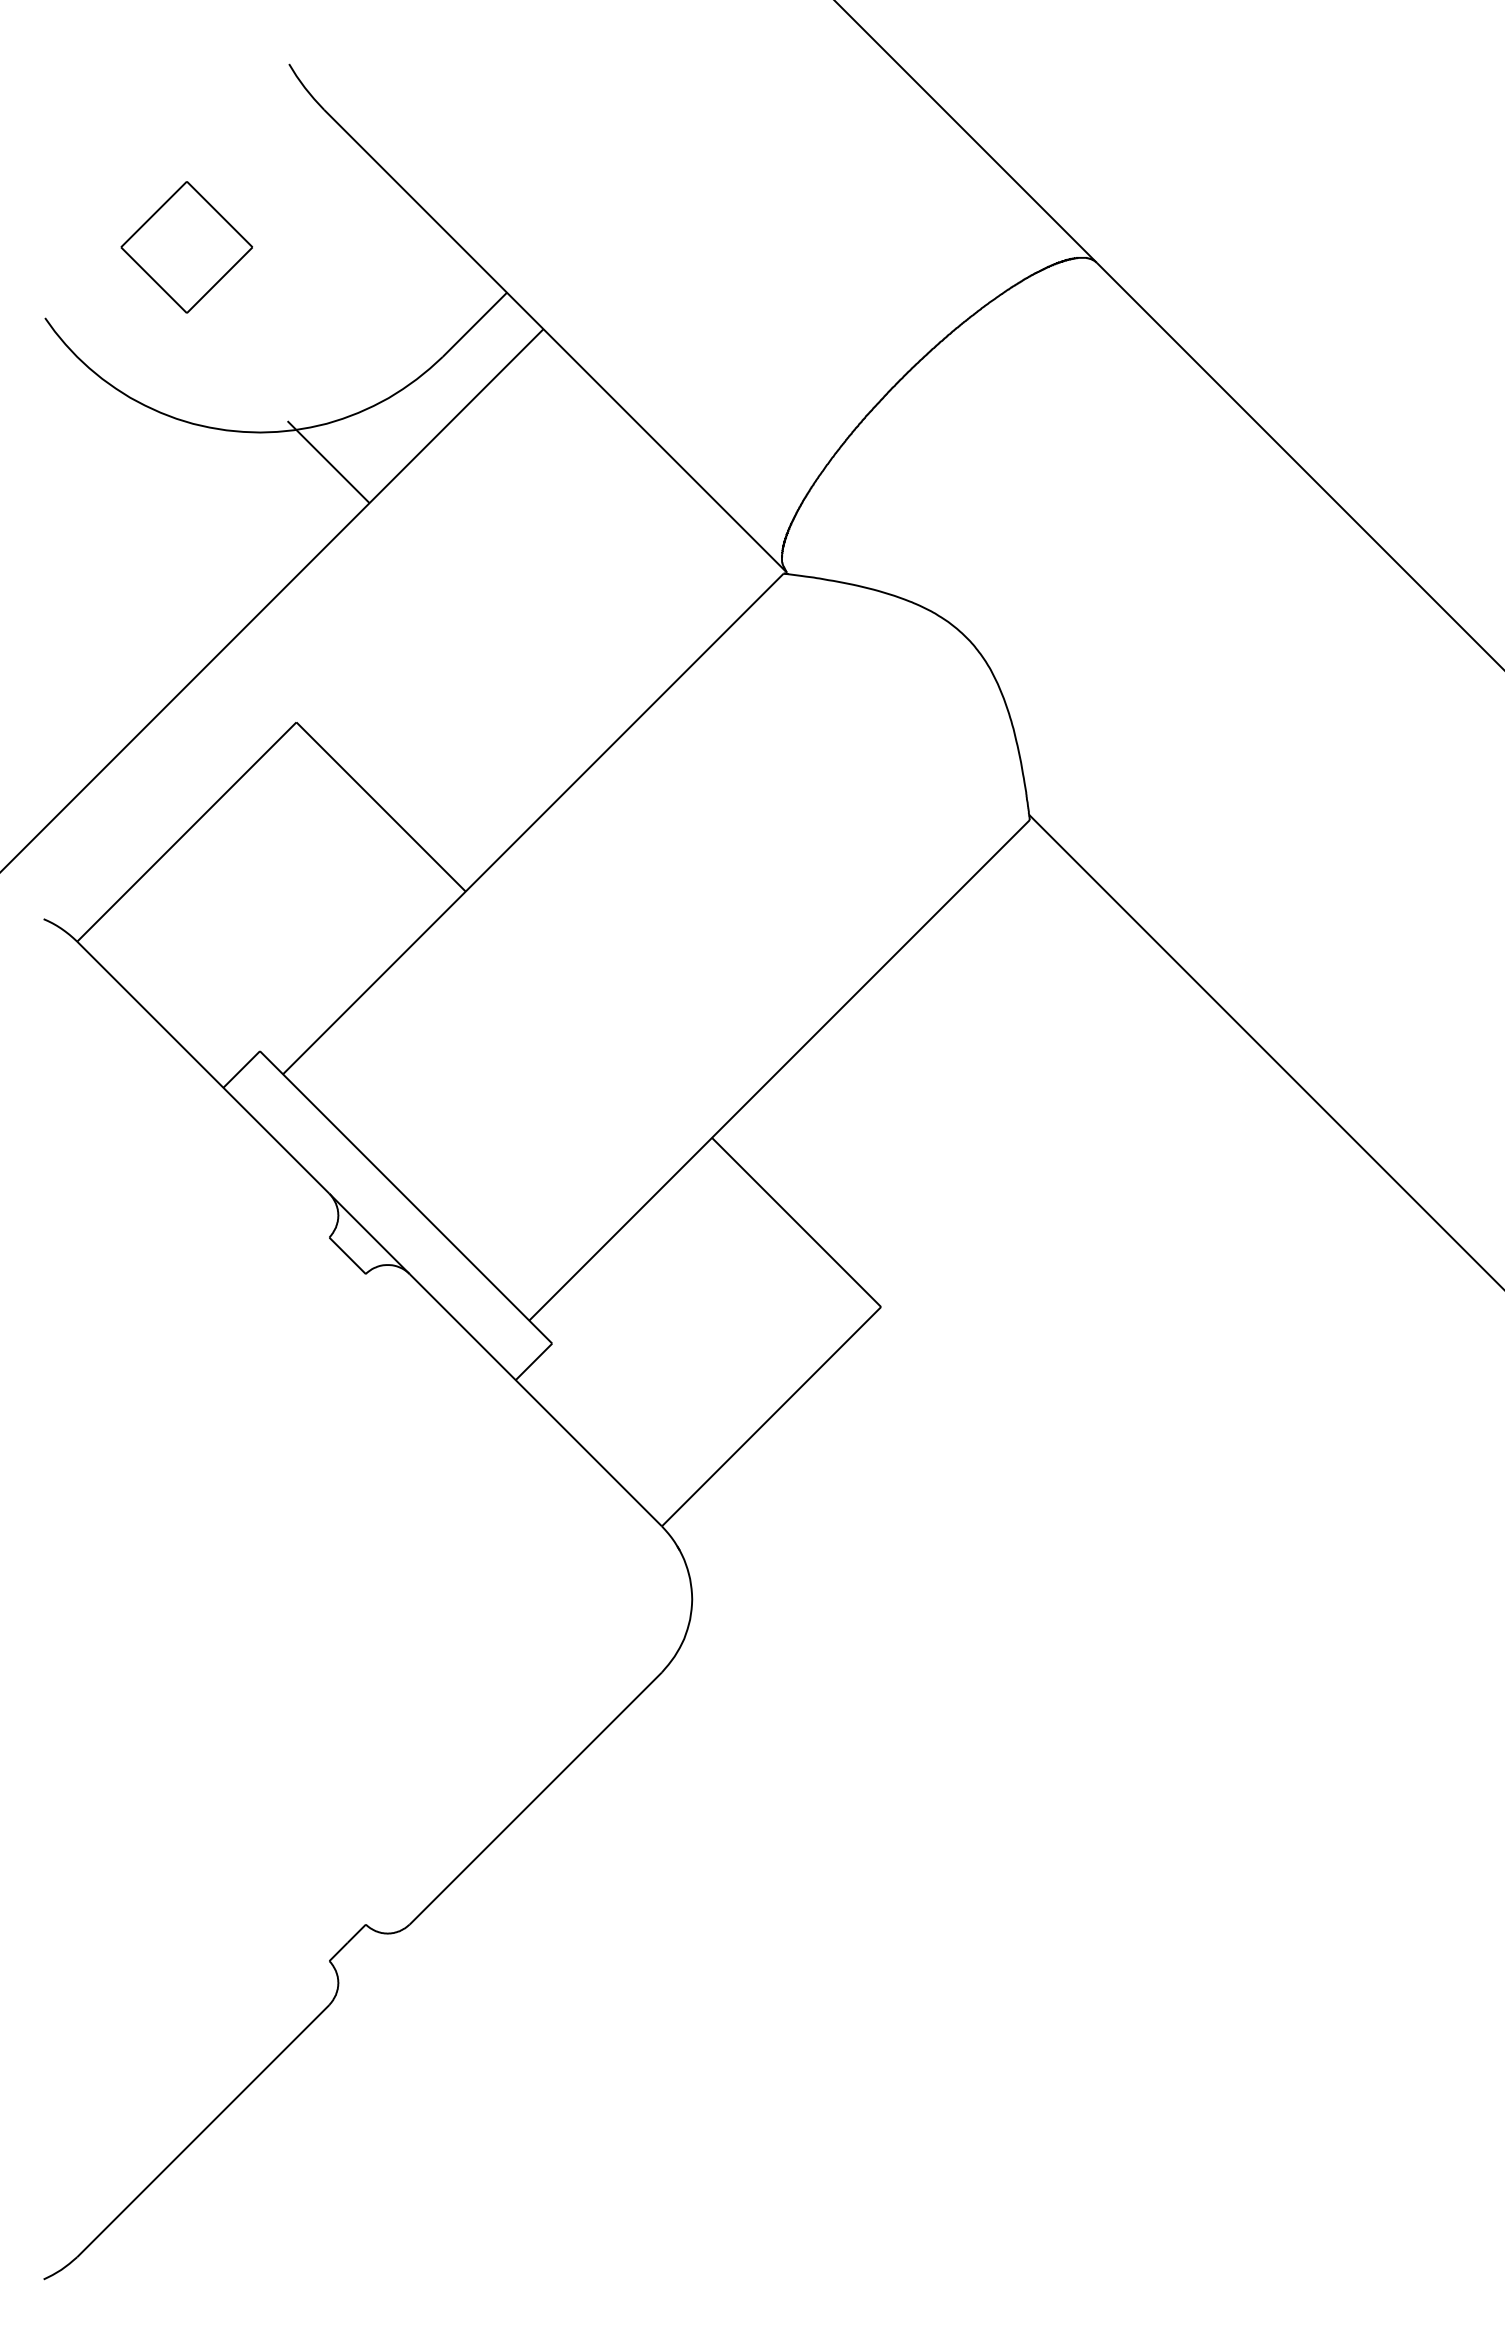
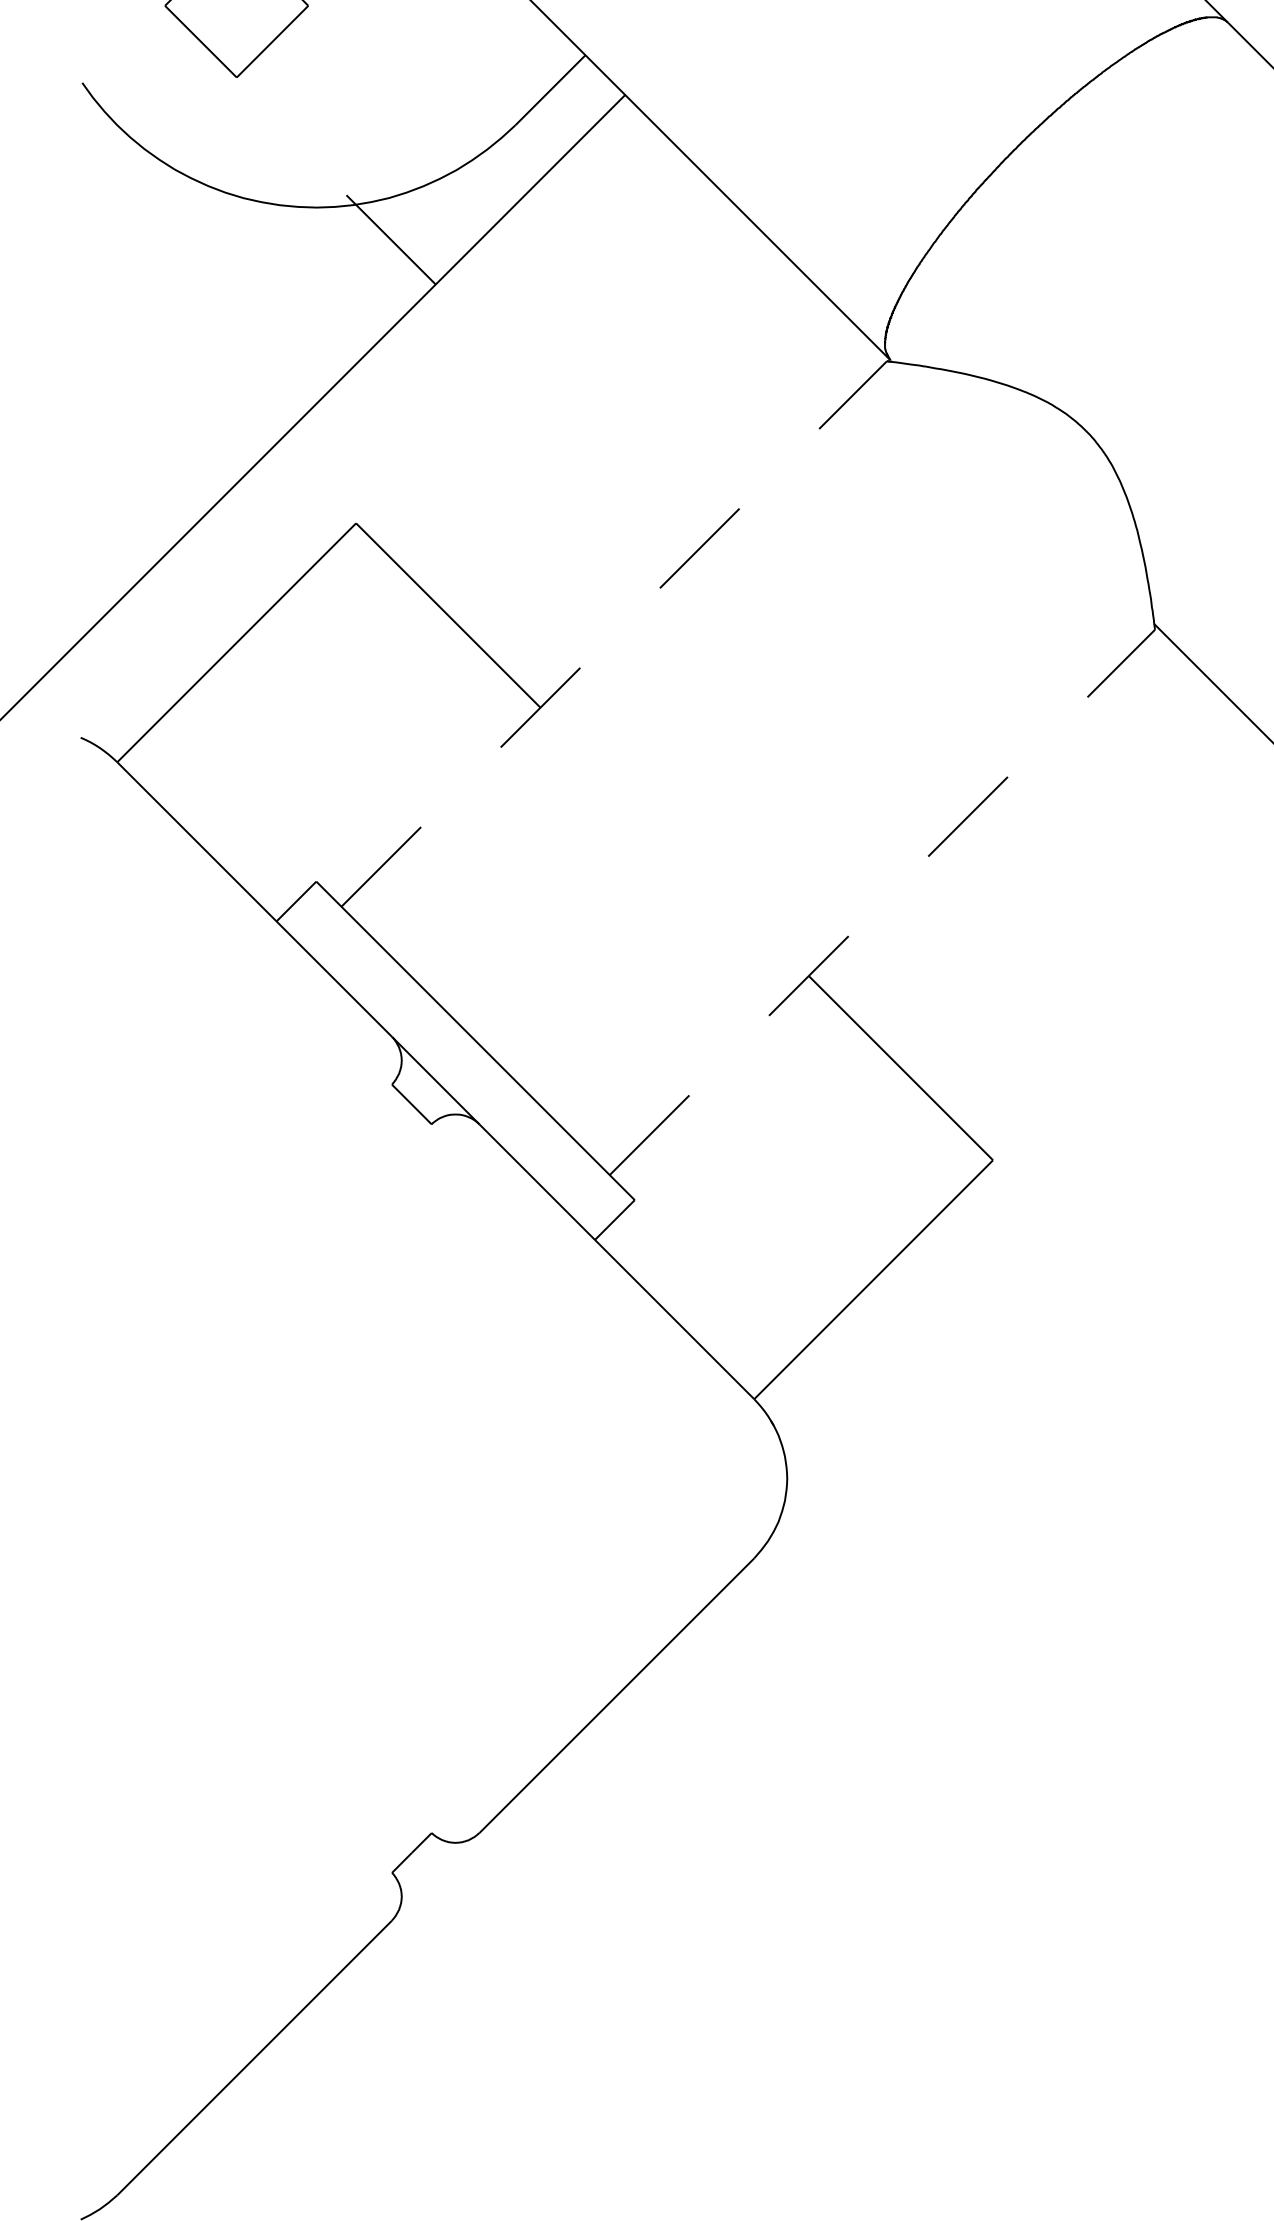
line: (533, 824) -> (614, 634), solid -> dashed
line: (779, 1070) -> (882, 902), solid -> dashed

